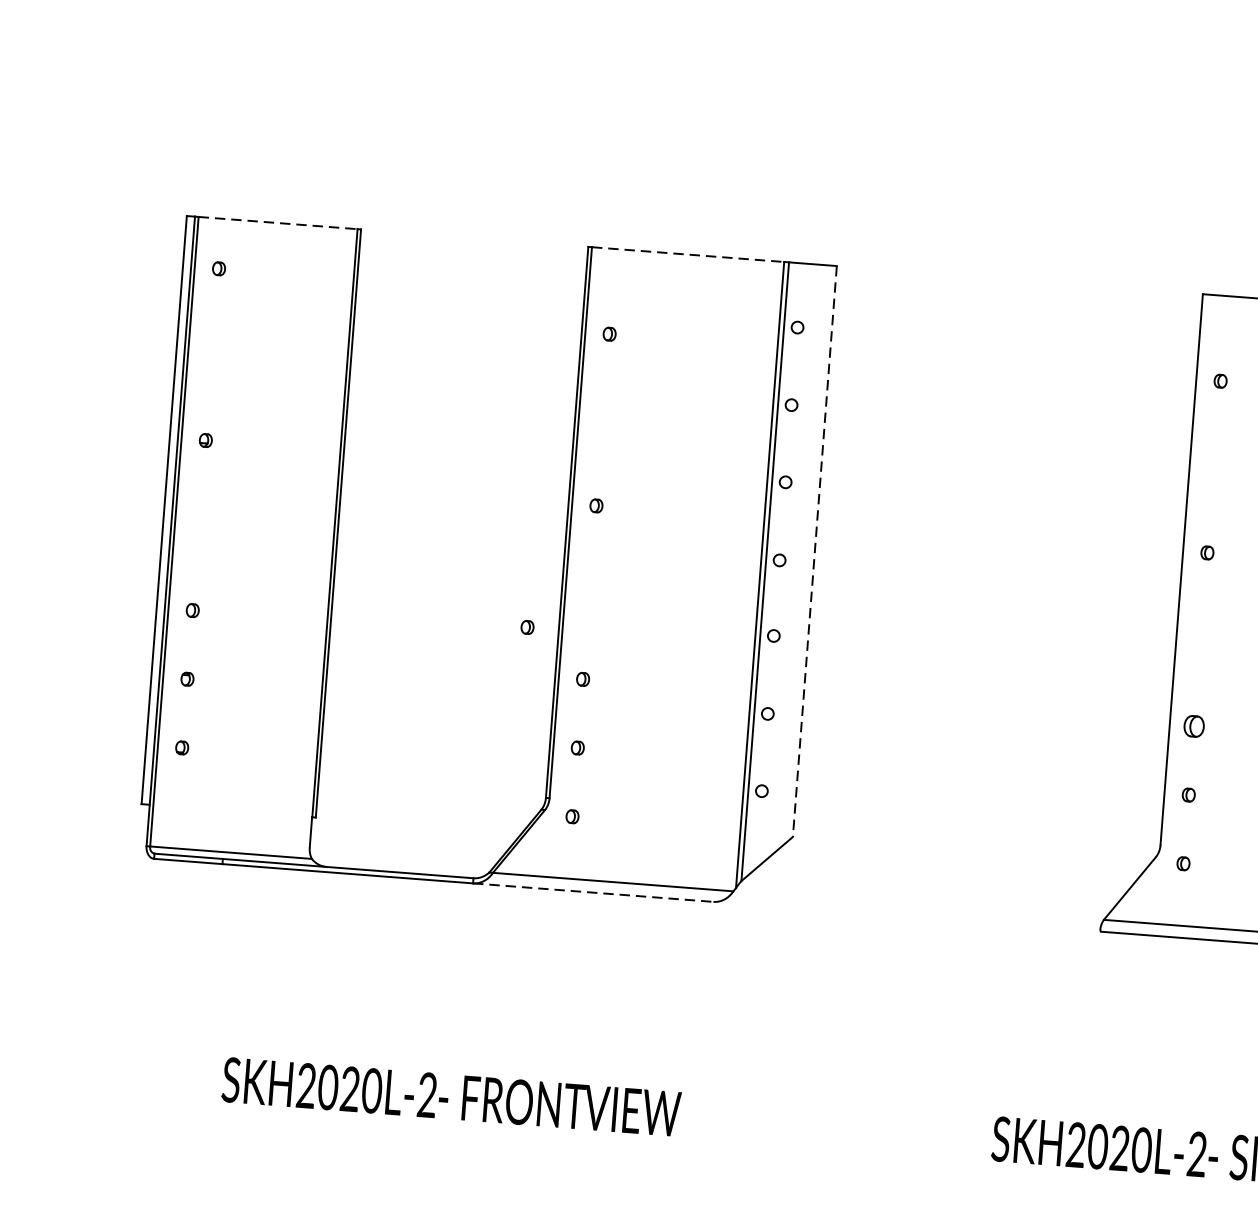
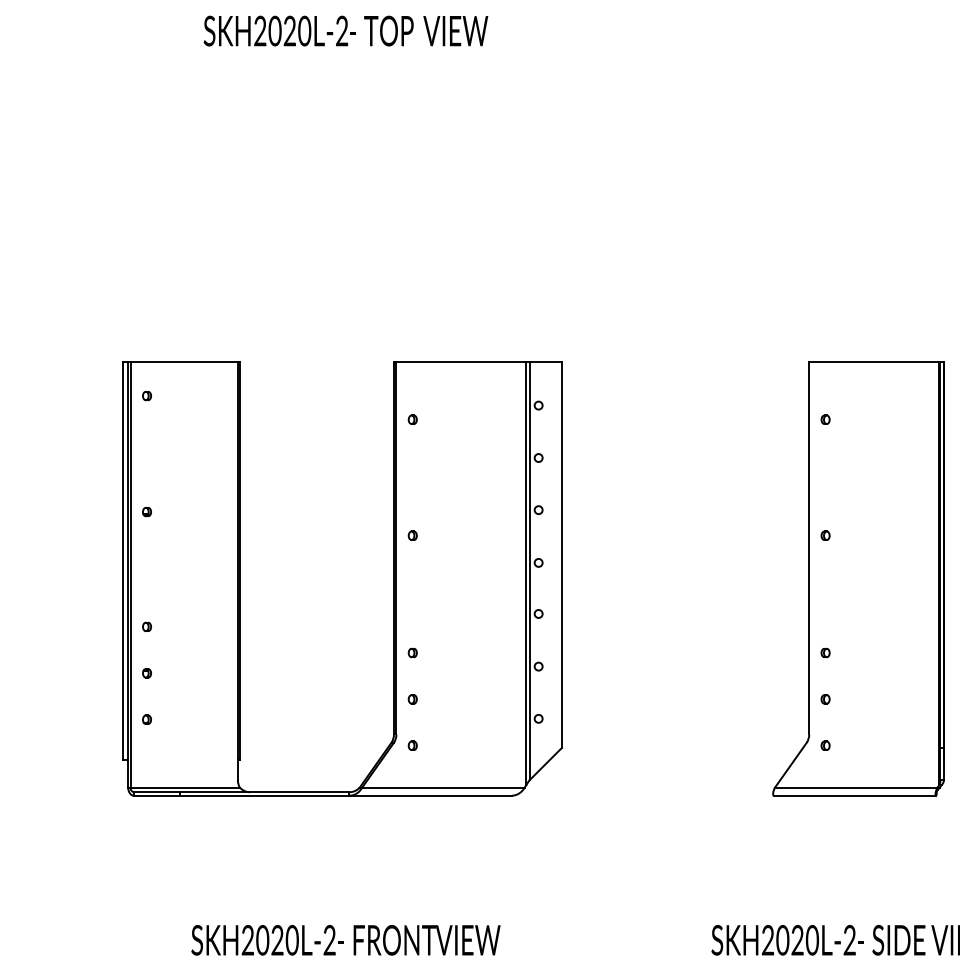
line: (278, 223) -> (184, 362), dashed -> solid
line: (688, 255) -> (461, 362), dashed -> solid
line: (814, 552) -> (561, 555), dashed -> solid
part: (527, 626) -> (372, 620), removed
part: (1193, 725) -> (825, 652), size x0.62
line: (594, 892) -> (431, 795), dashed -> solid

